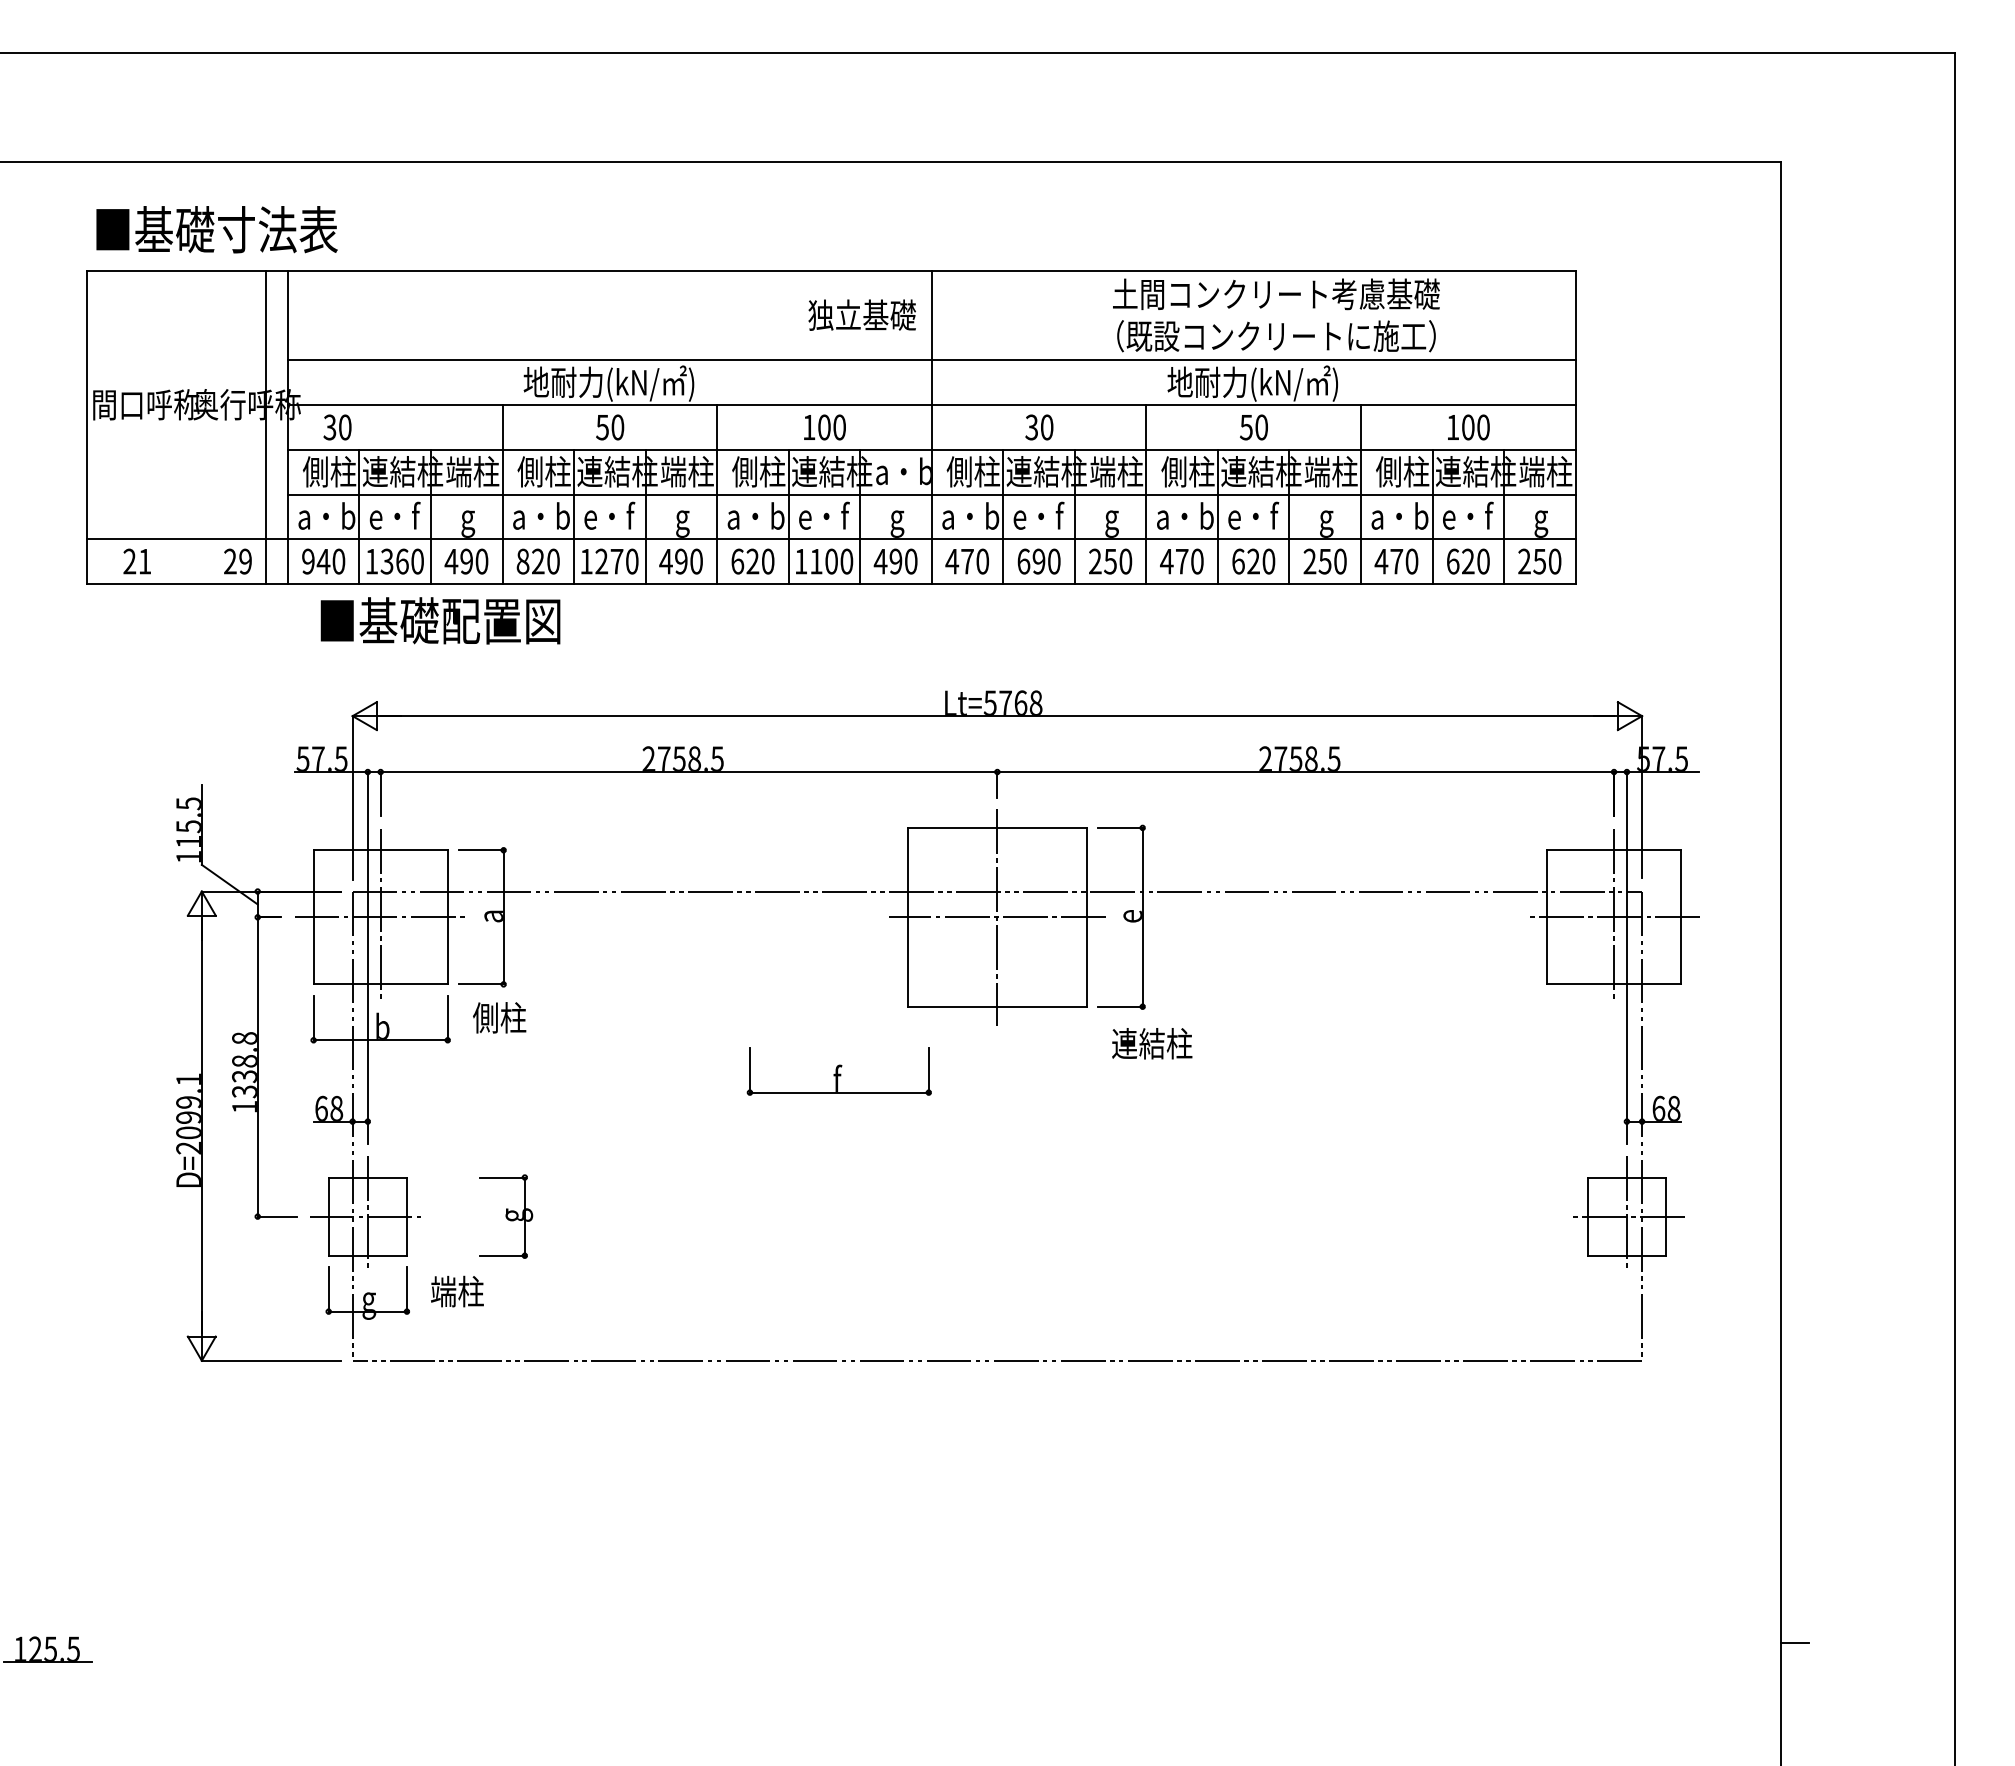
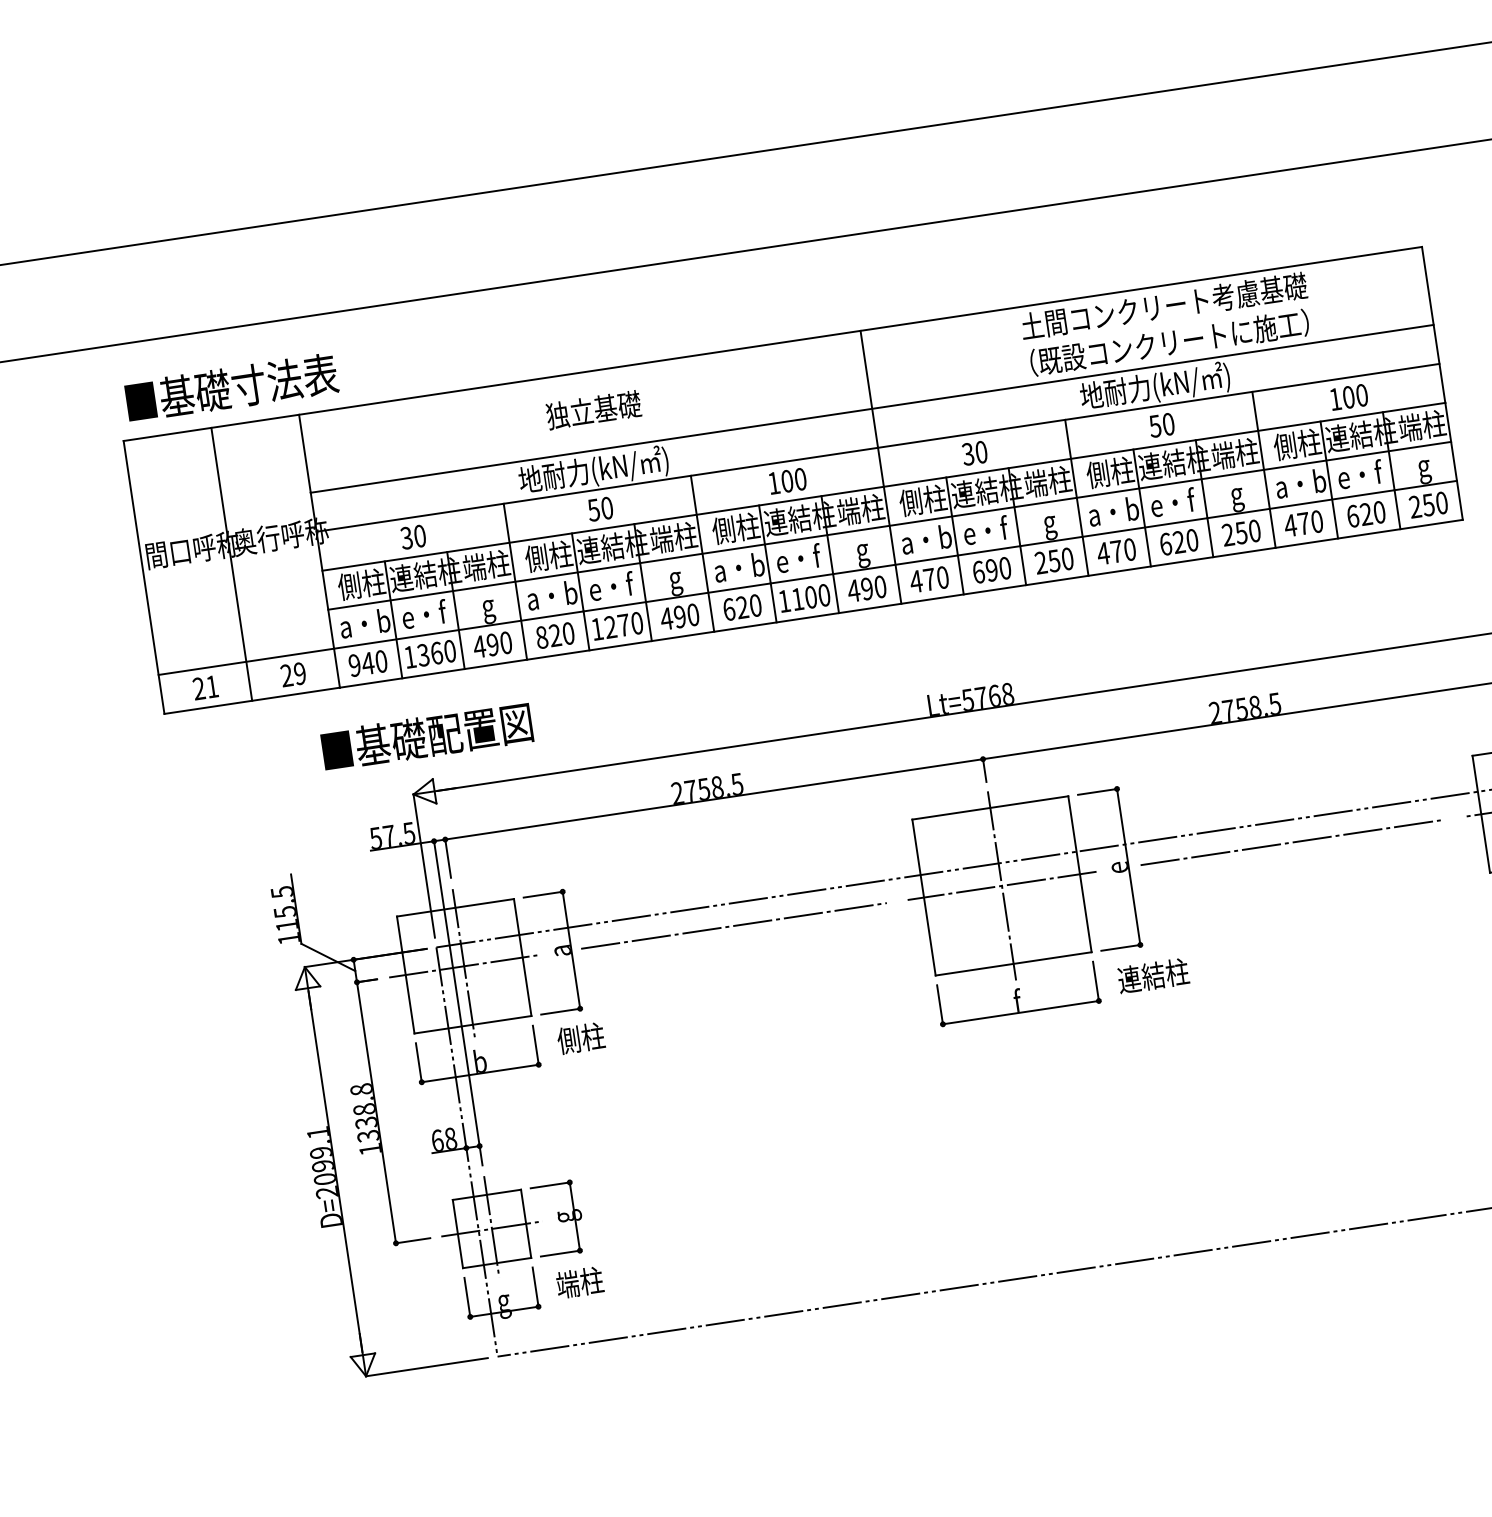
text: (861, 314) -> (593, 409), moved
line: (266, 427) -> (231, 564), moved
text: (337, 427) -> (413, 537), moved
text: (902, 471) -> (861, 509), a・b -> 端柱
text: (440, 620) -> (427, 736), moved
line: (689, 917) -> (733, 926), added
line: (1330, 917) -> (1292, 842), added
part: (838, 1071) -> (1017, 994), moved
part: (506, 1216) -> (558, 1218), moved

